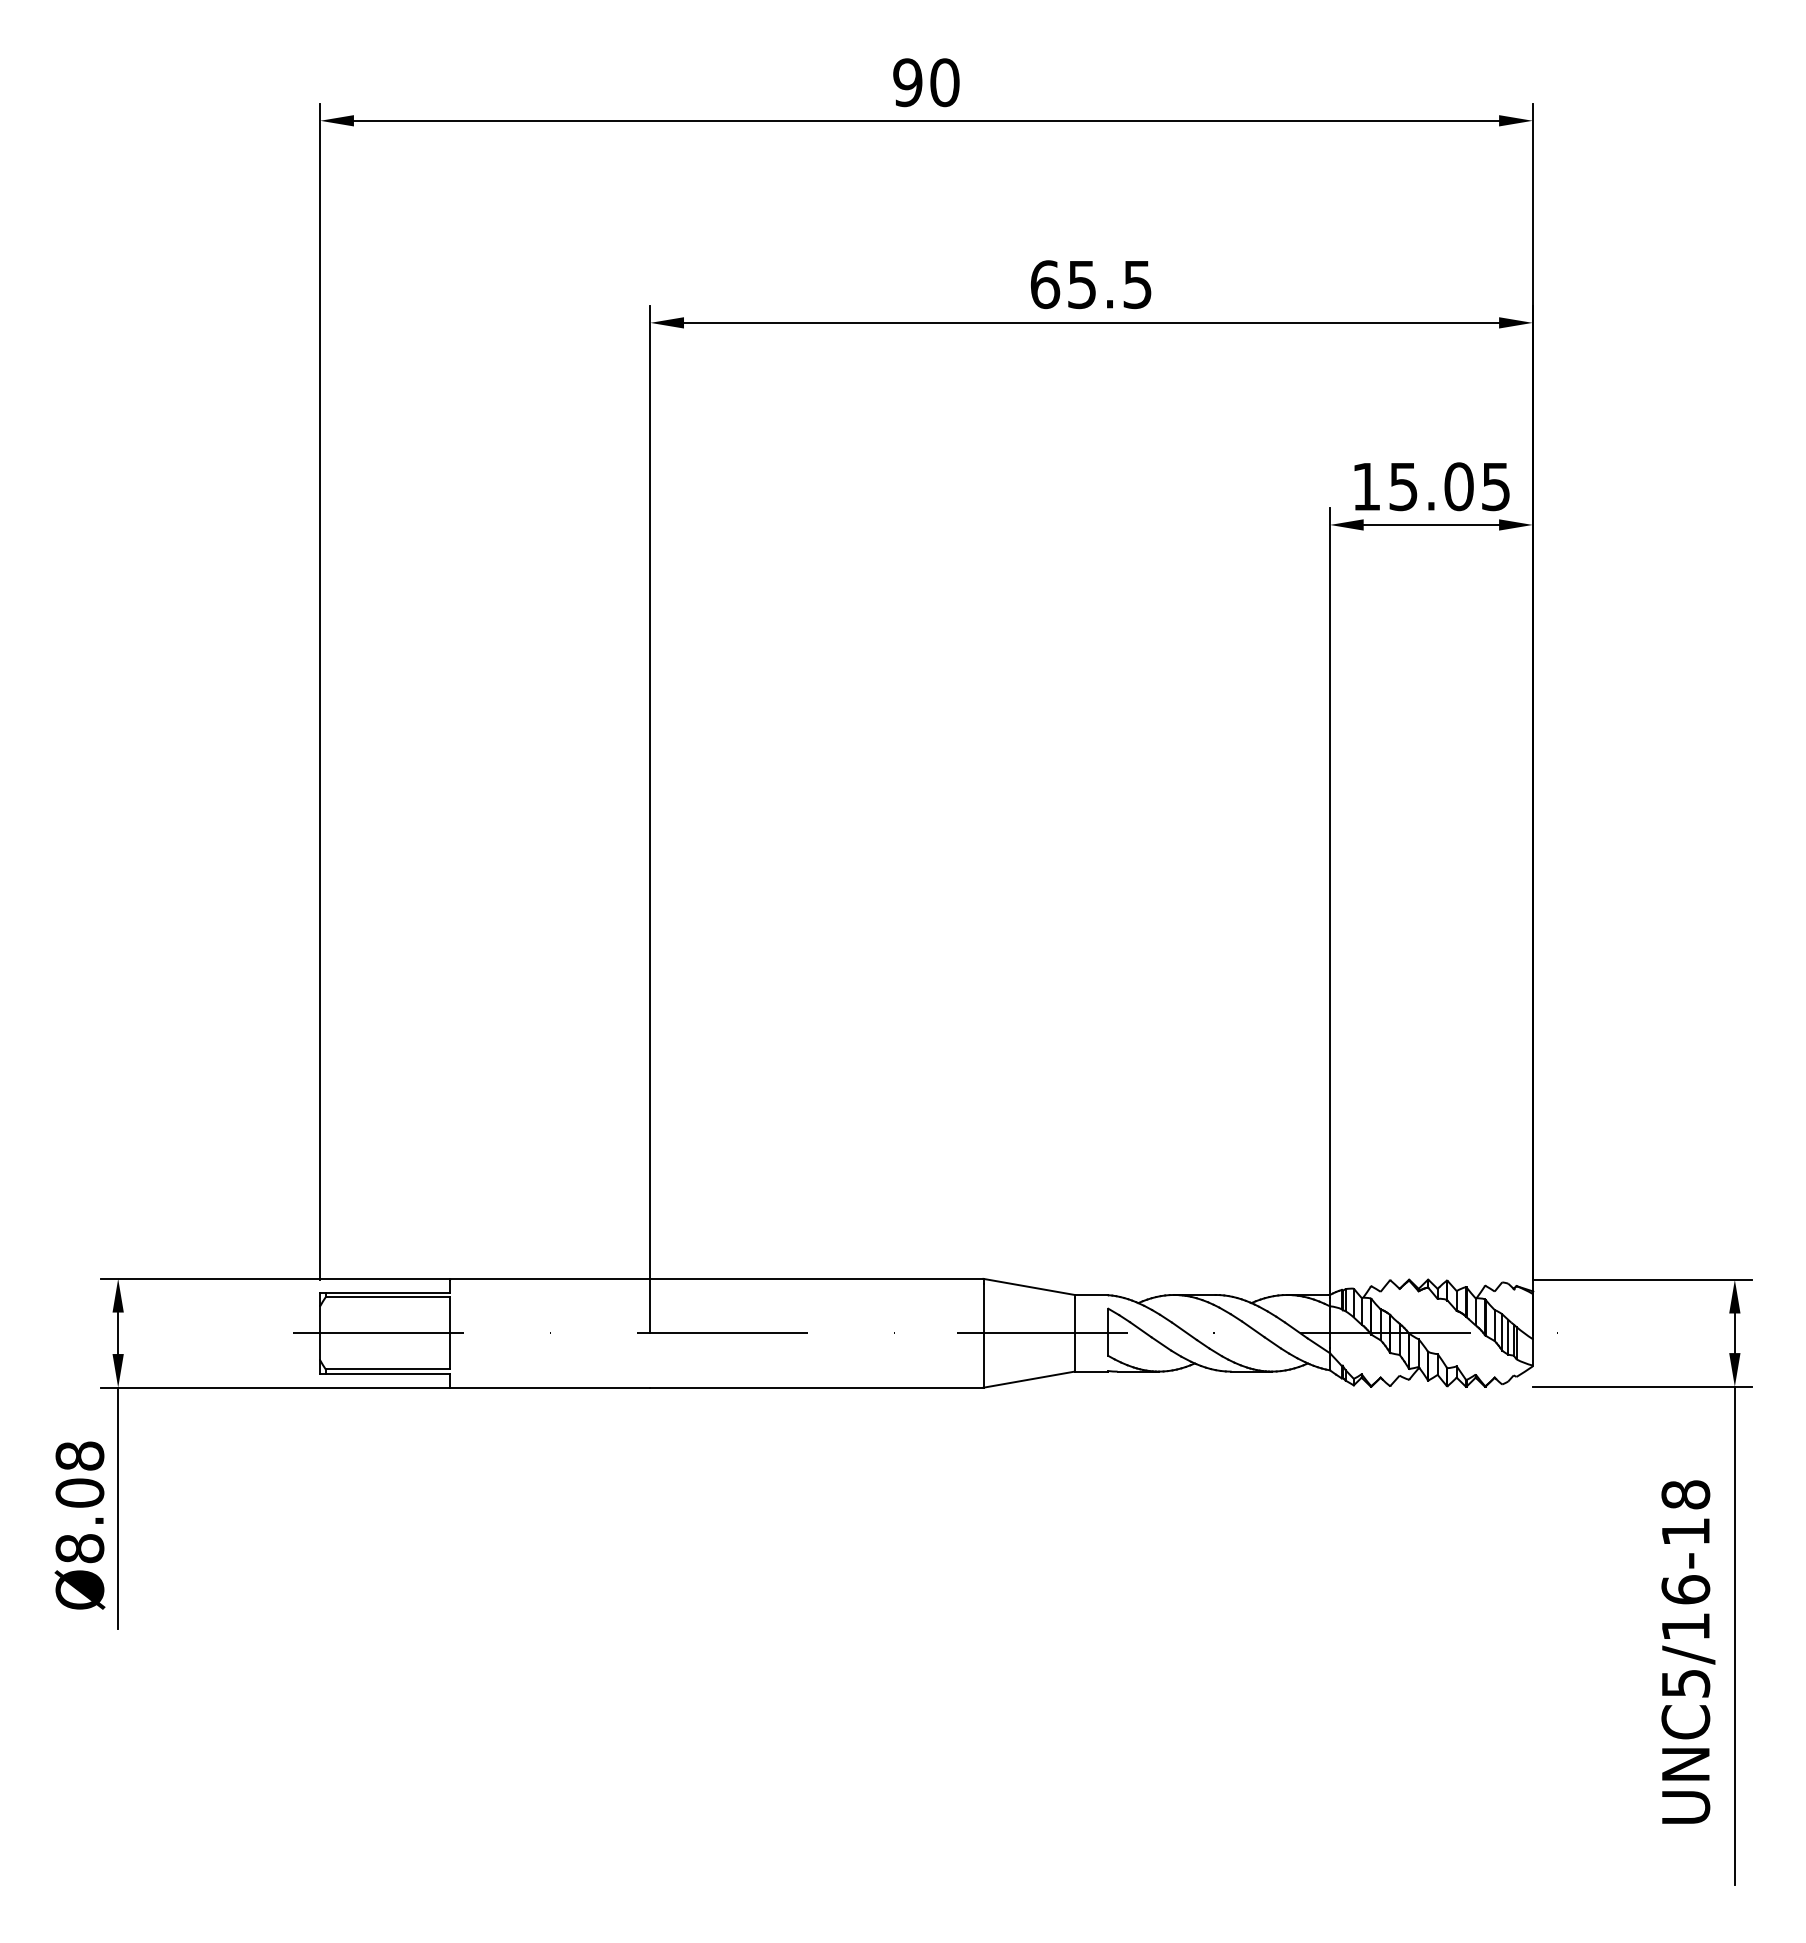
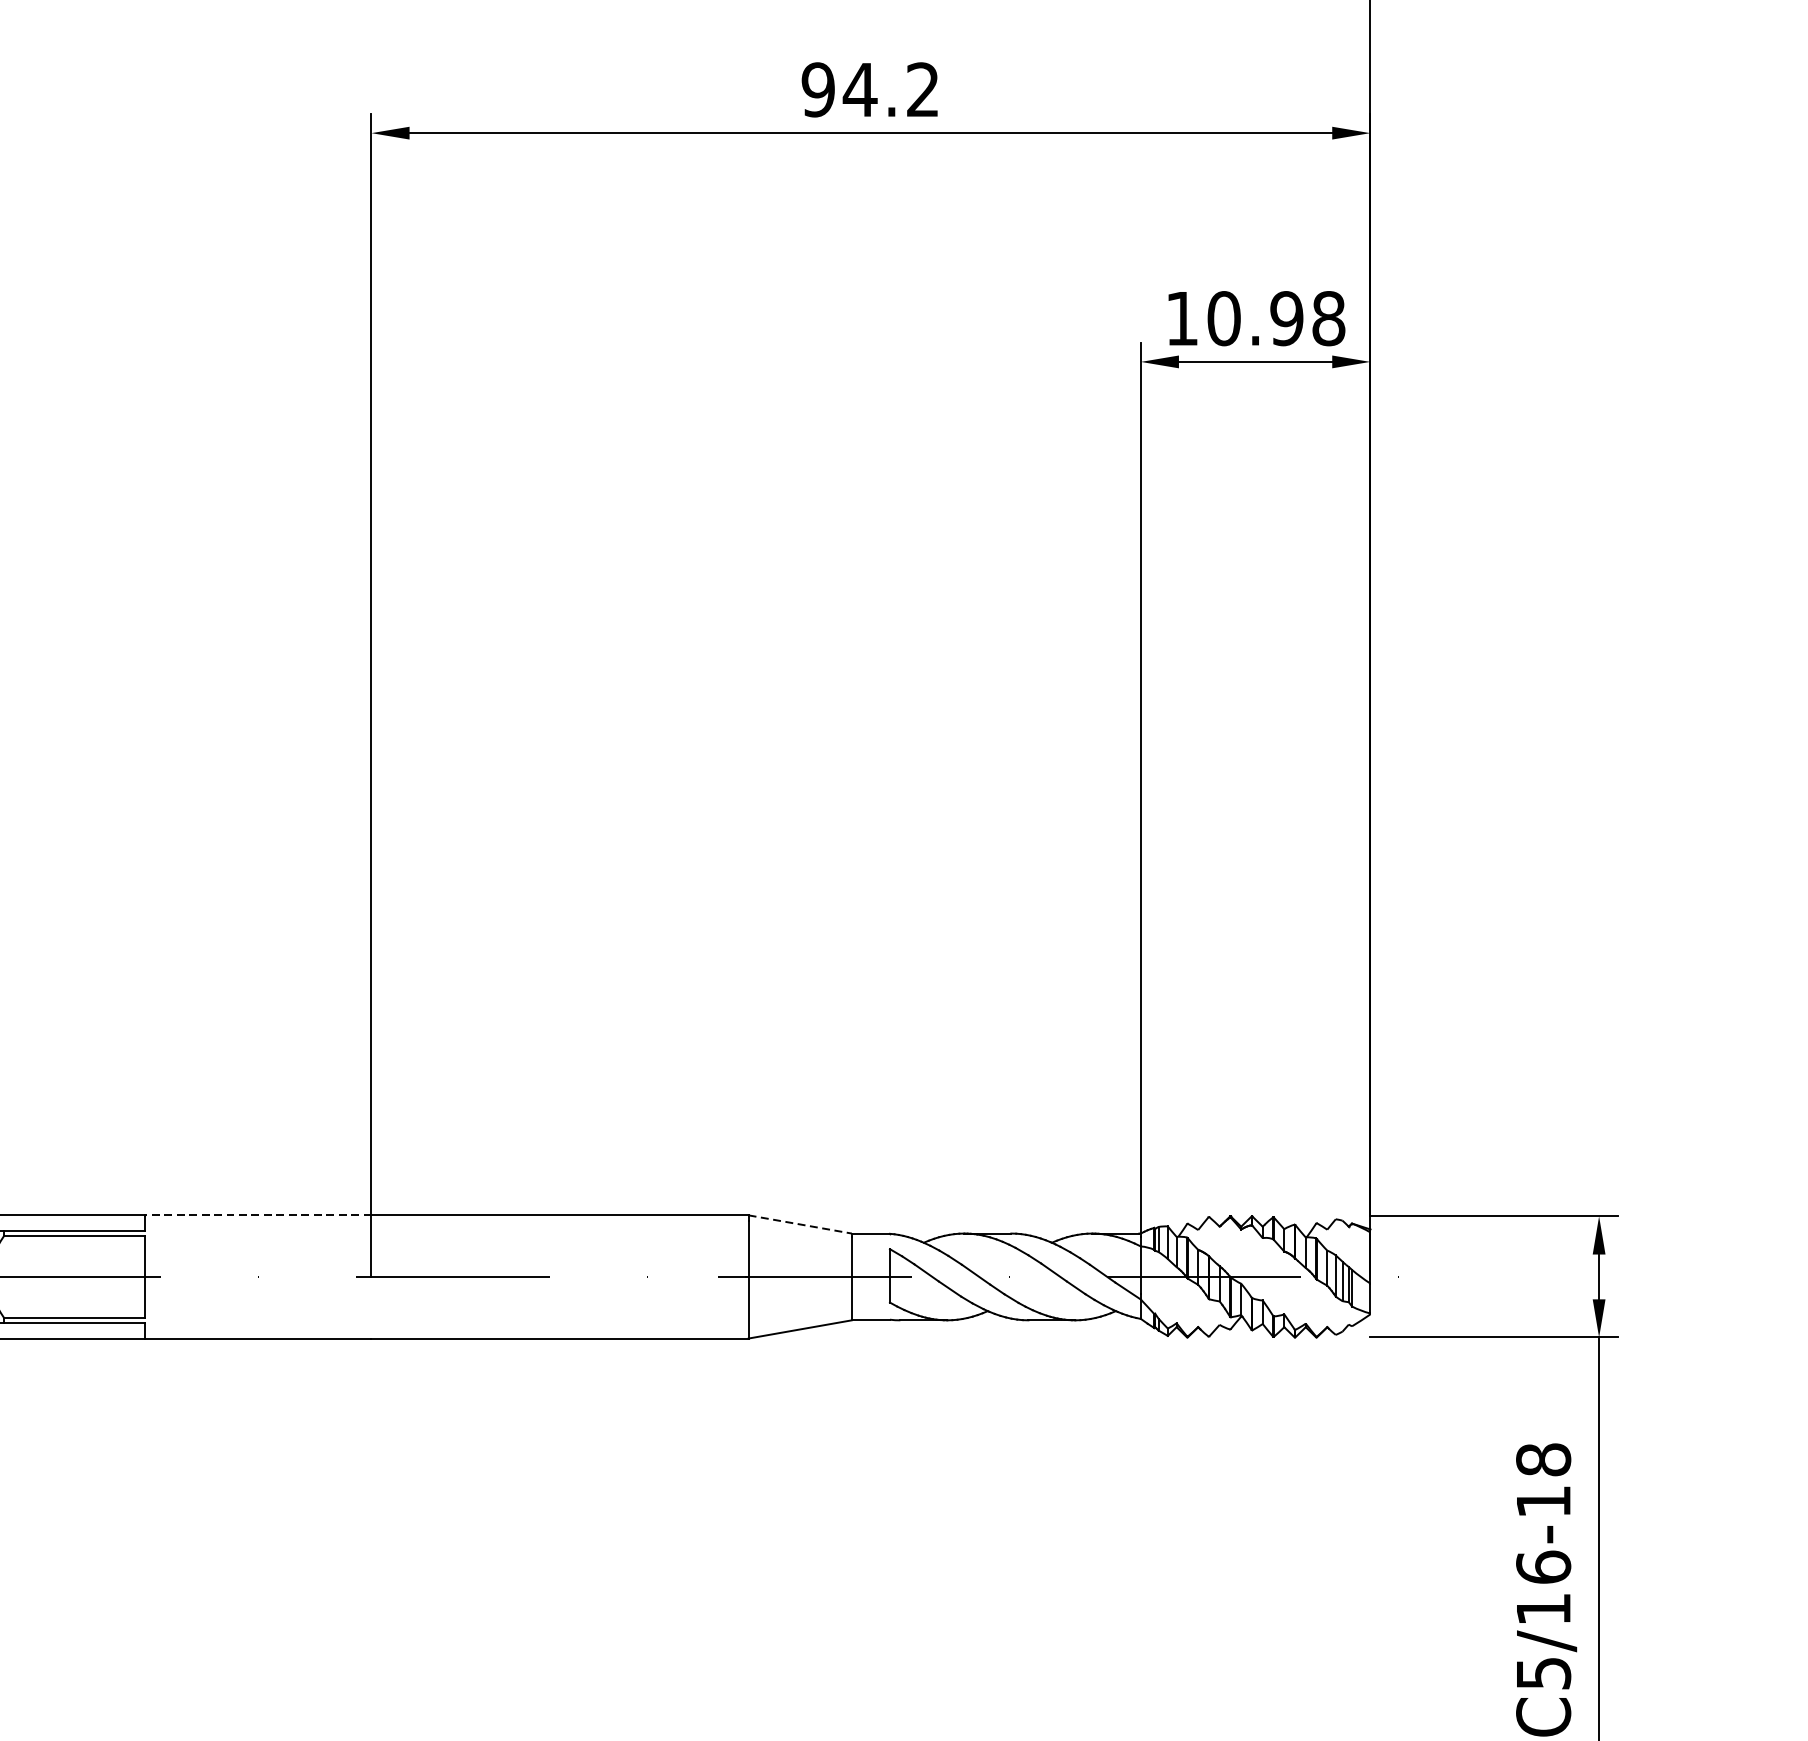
text: (1090, 284) -> (869, 89), 65.5 -> 94.2
text: (1449, 486) -> (1276, 318), 15.05 -> 10.98
line: (549, 1278) -> (257, 1214), solid -> dashed
line: (1029, 1287) -> (800, 1225), solid -> dashed

